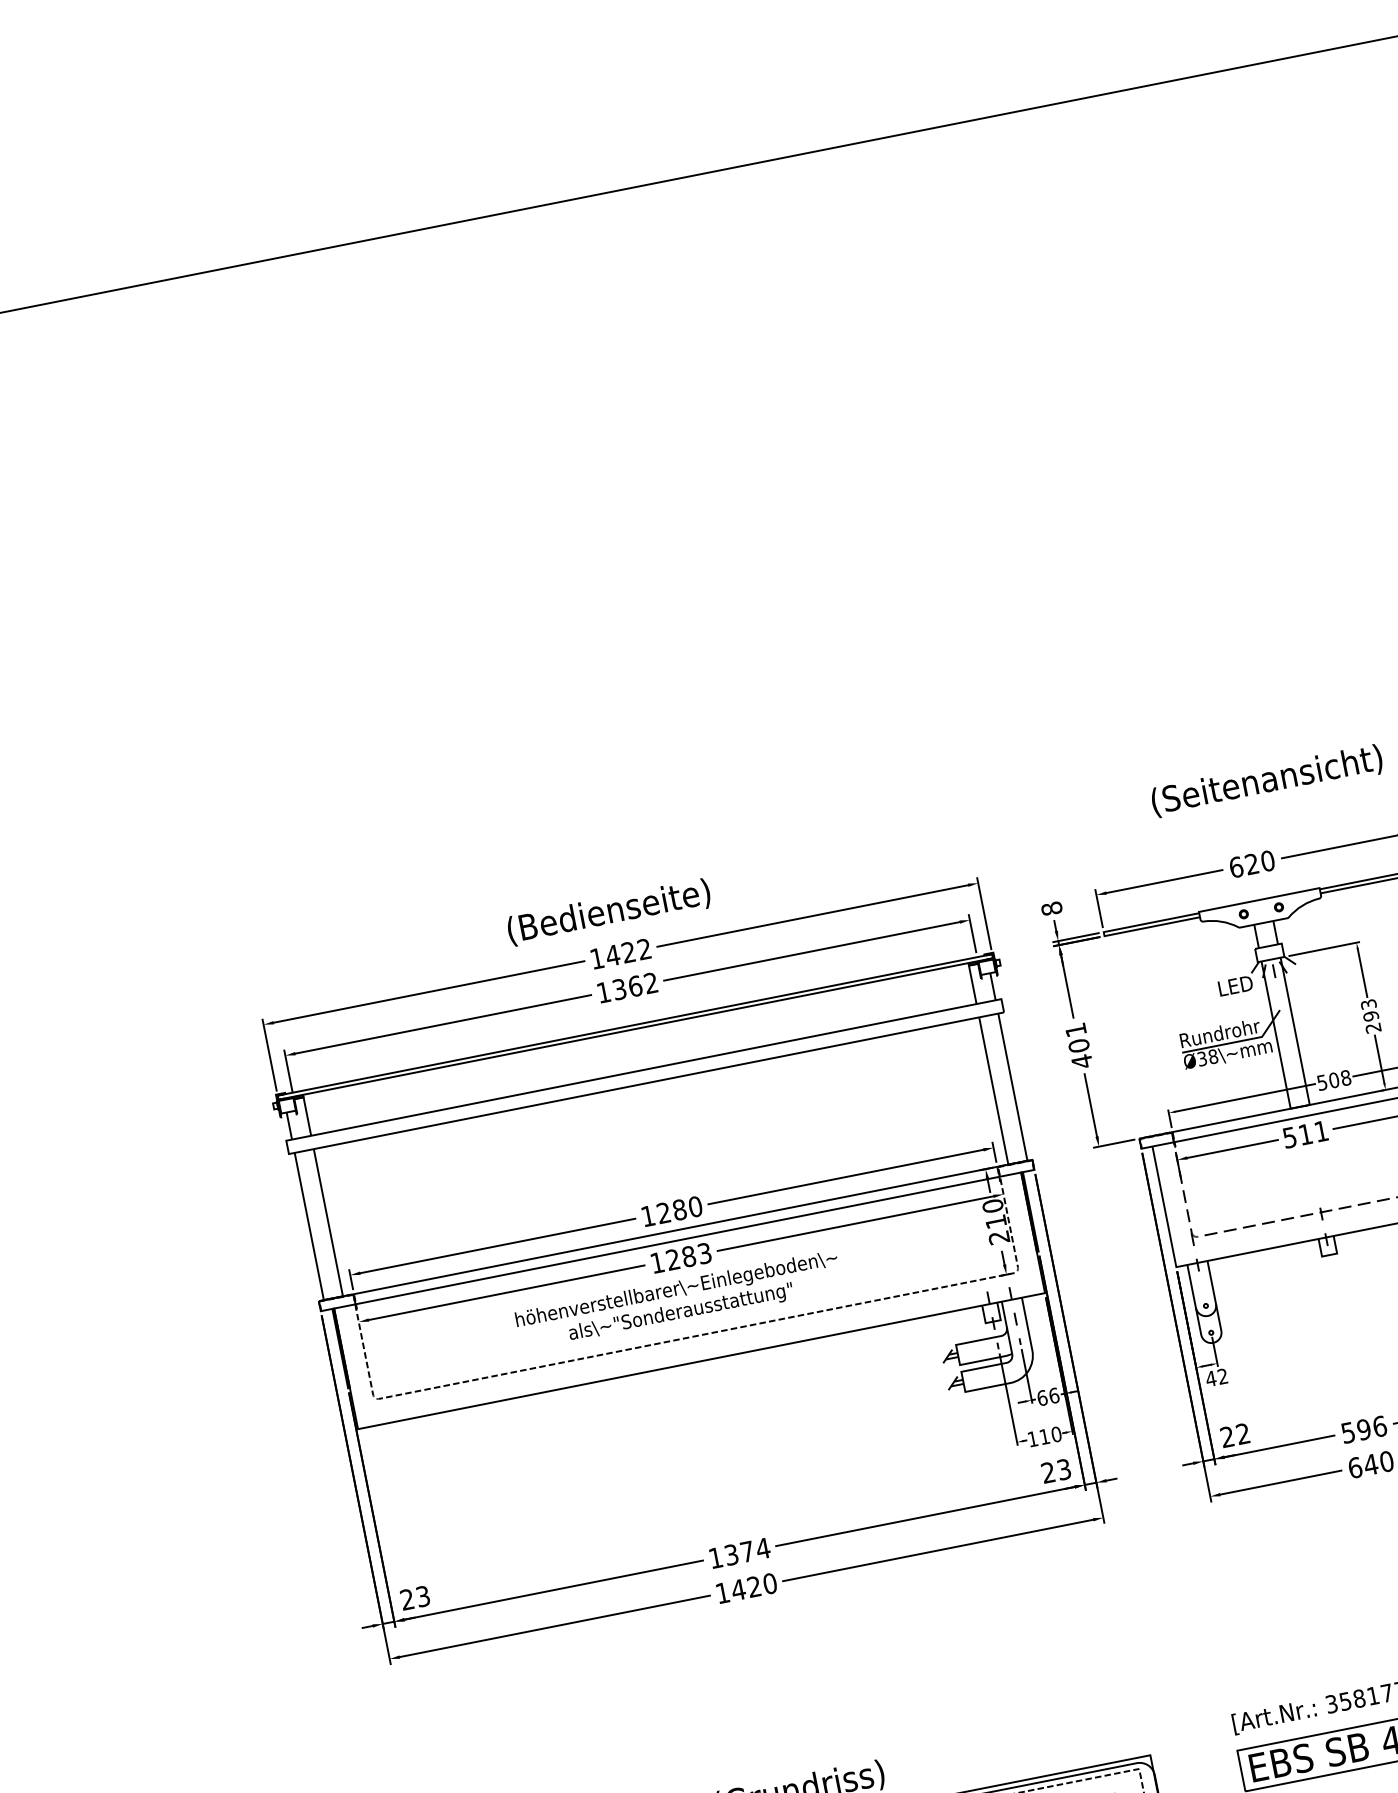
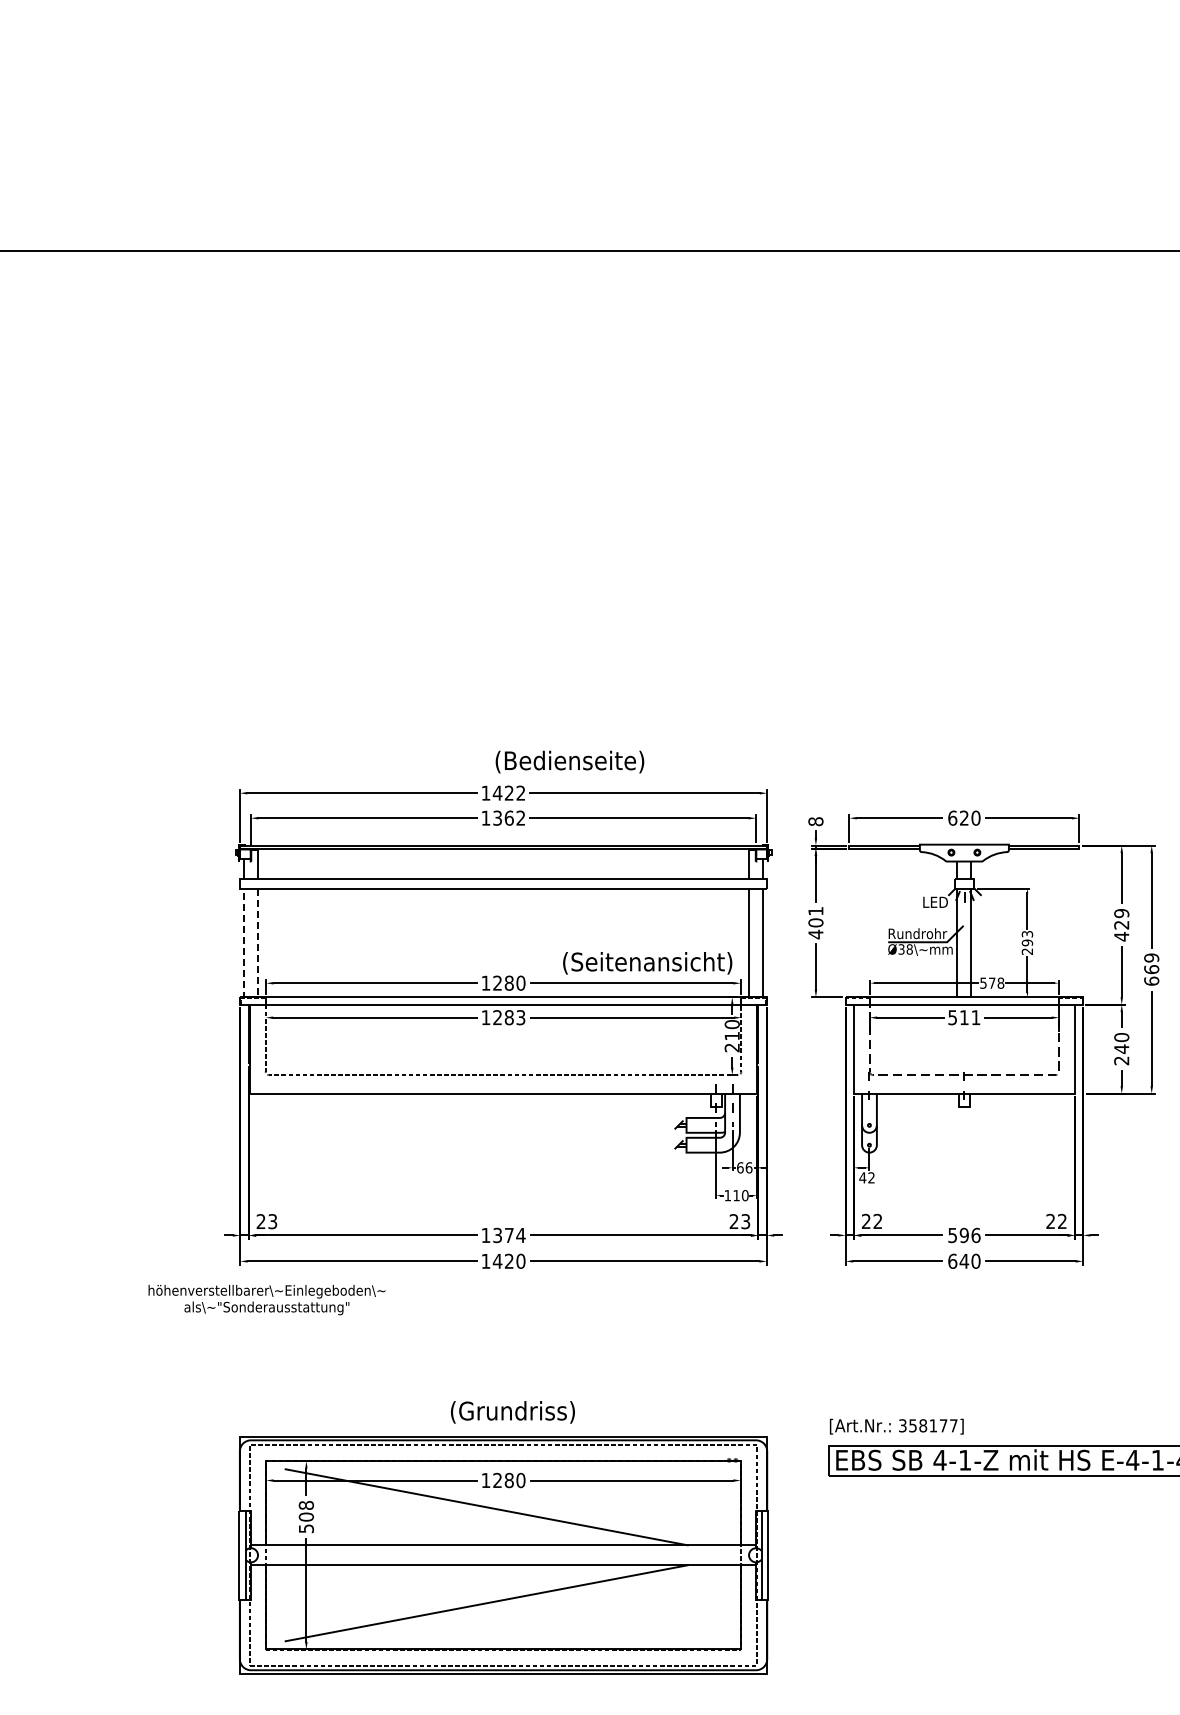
text: (1266, 781) -> (647, 963), moved
text: (608, 911) -> (569, 761), moved
text: (1332, 1079) -> (991, 982), 508 -> 578
line: (332, 1298) -> (250, 997), solid -> dashed
text: (678, 1300) -> (266, 1299), moved

